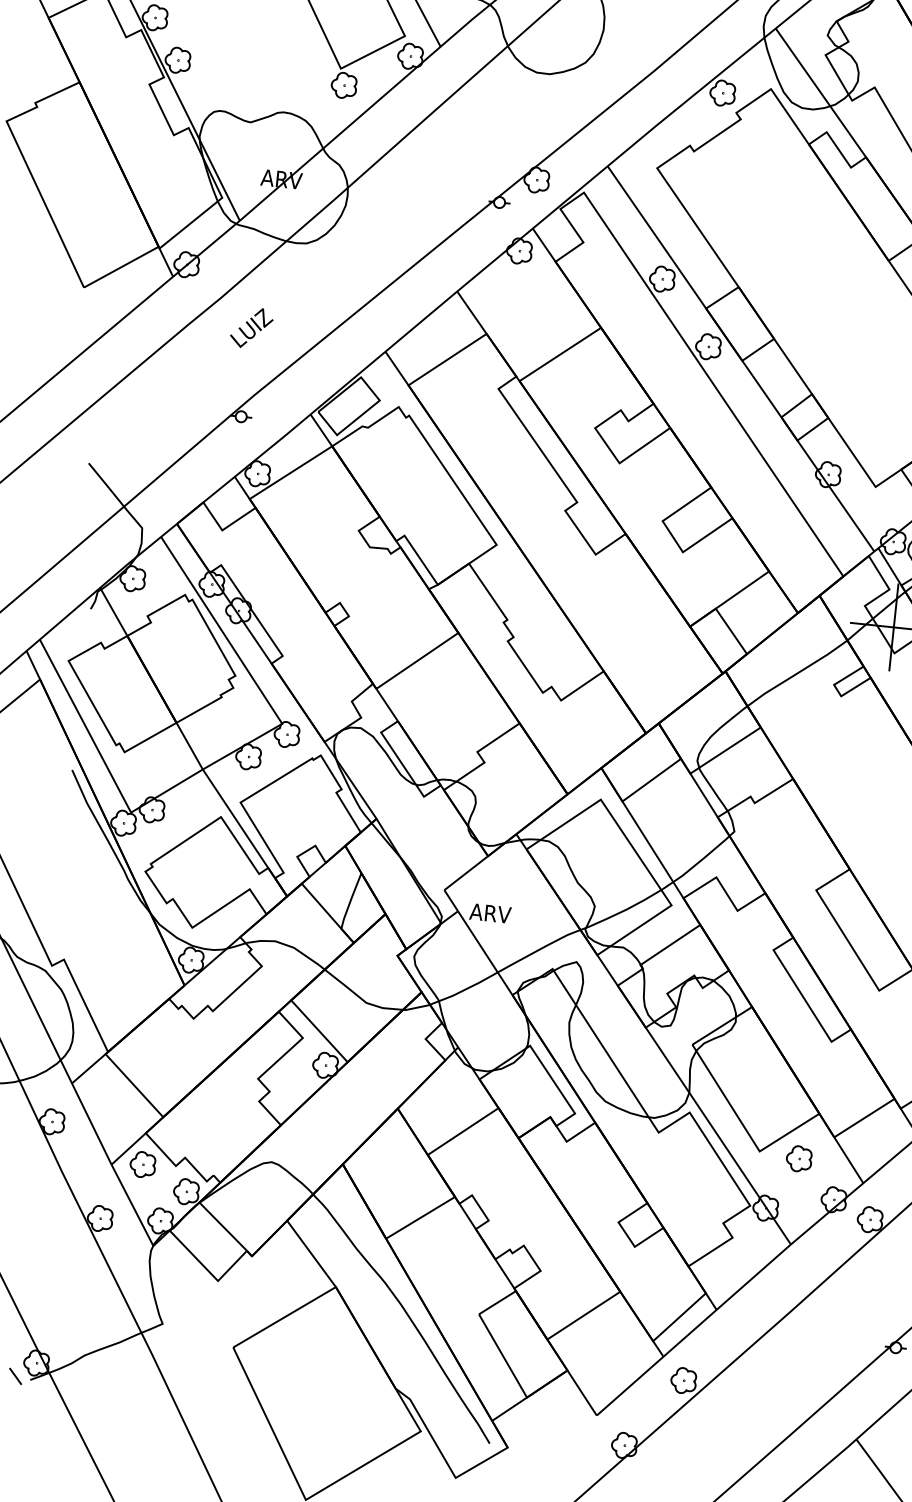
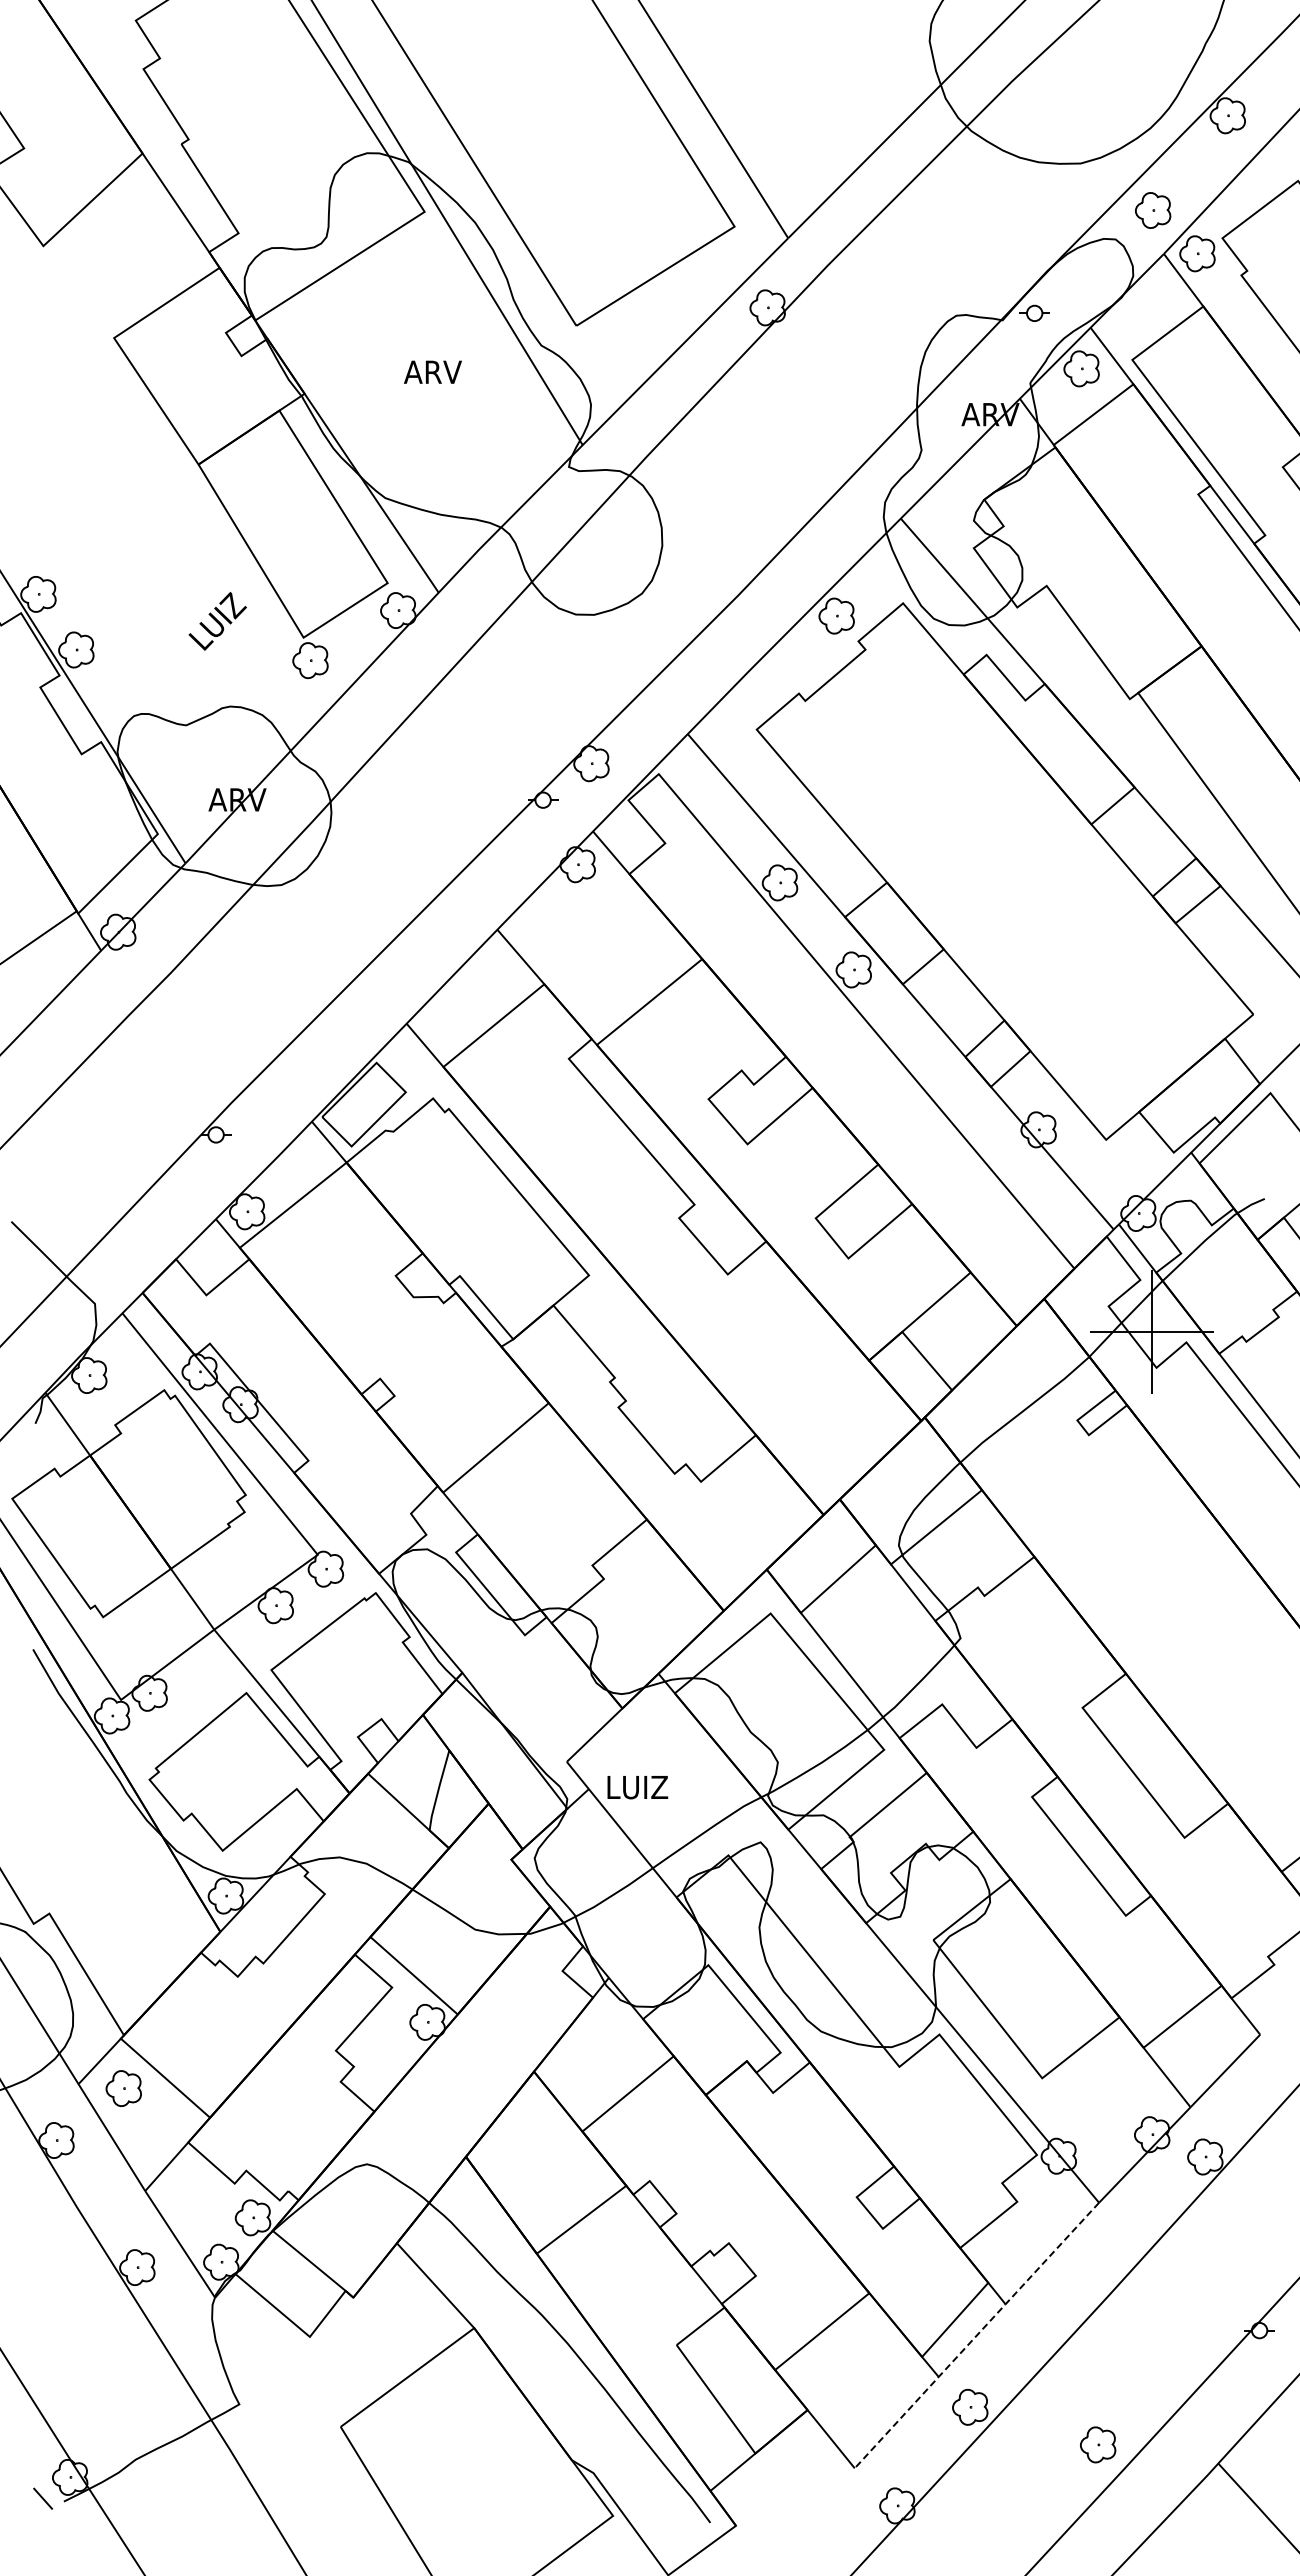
text: (251, 328) -> (217, 621), moved
text: (492, 913) -> (636, 1787), ARV -> LUIZ
part: (799, 1158) -> (1098, 2444), moved
part: (142, 1164) -> (123, 2088), moved
line: (693, 1329) -> (976, 2335), solid -> dashed

